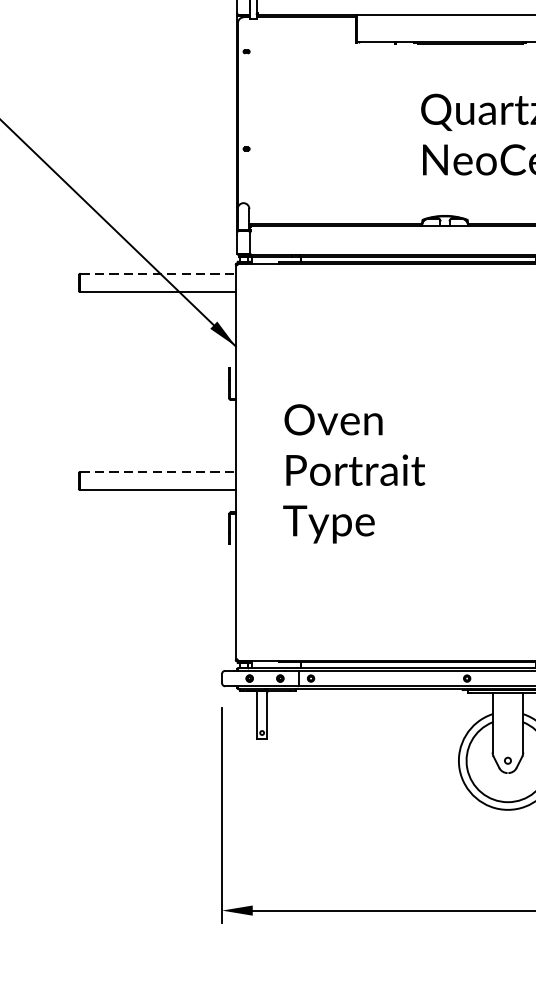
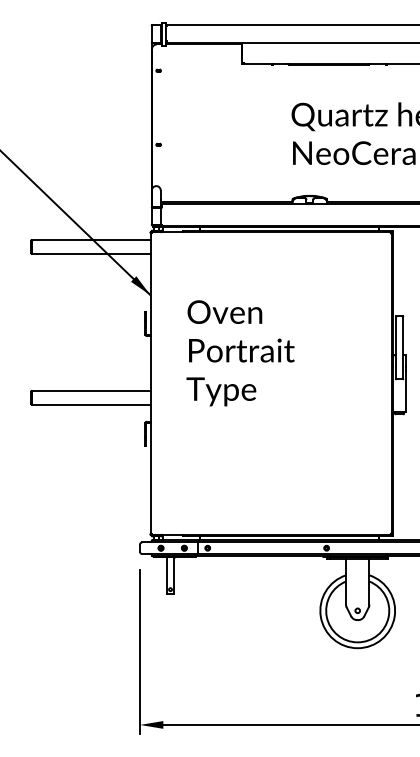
line: (158, 273) -> (91, 239), dashed -> solid
line: (158, 471) -> (91, 390), dashed -> solid
text: (354, 474) -> (240, 353), moved

